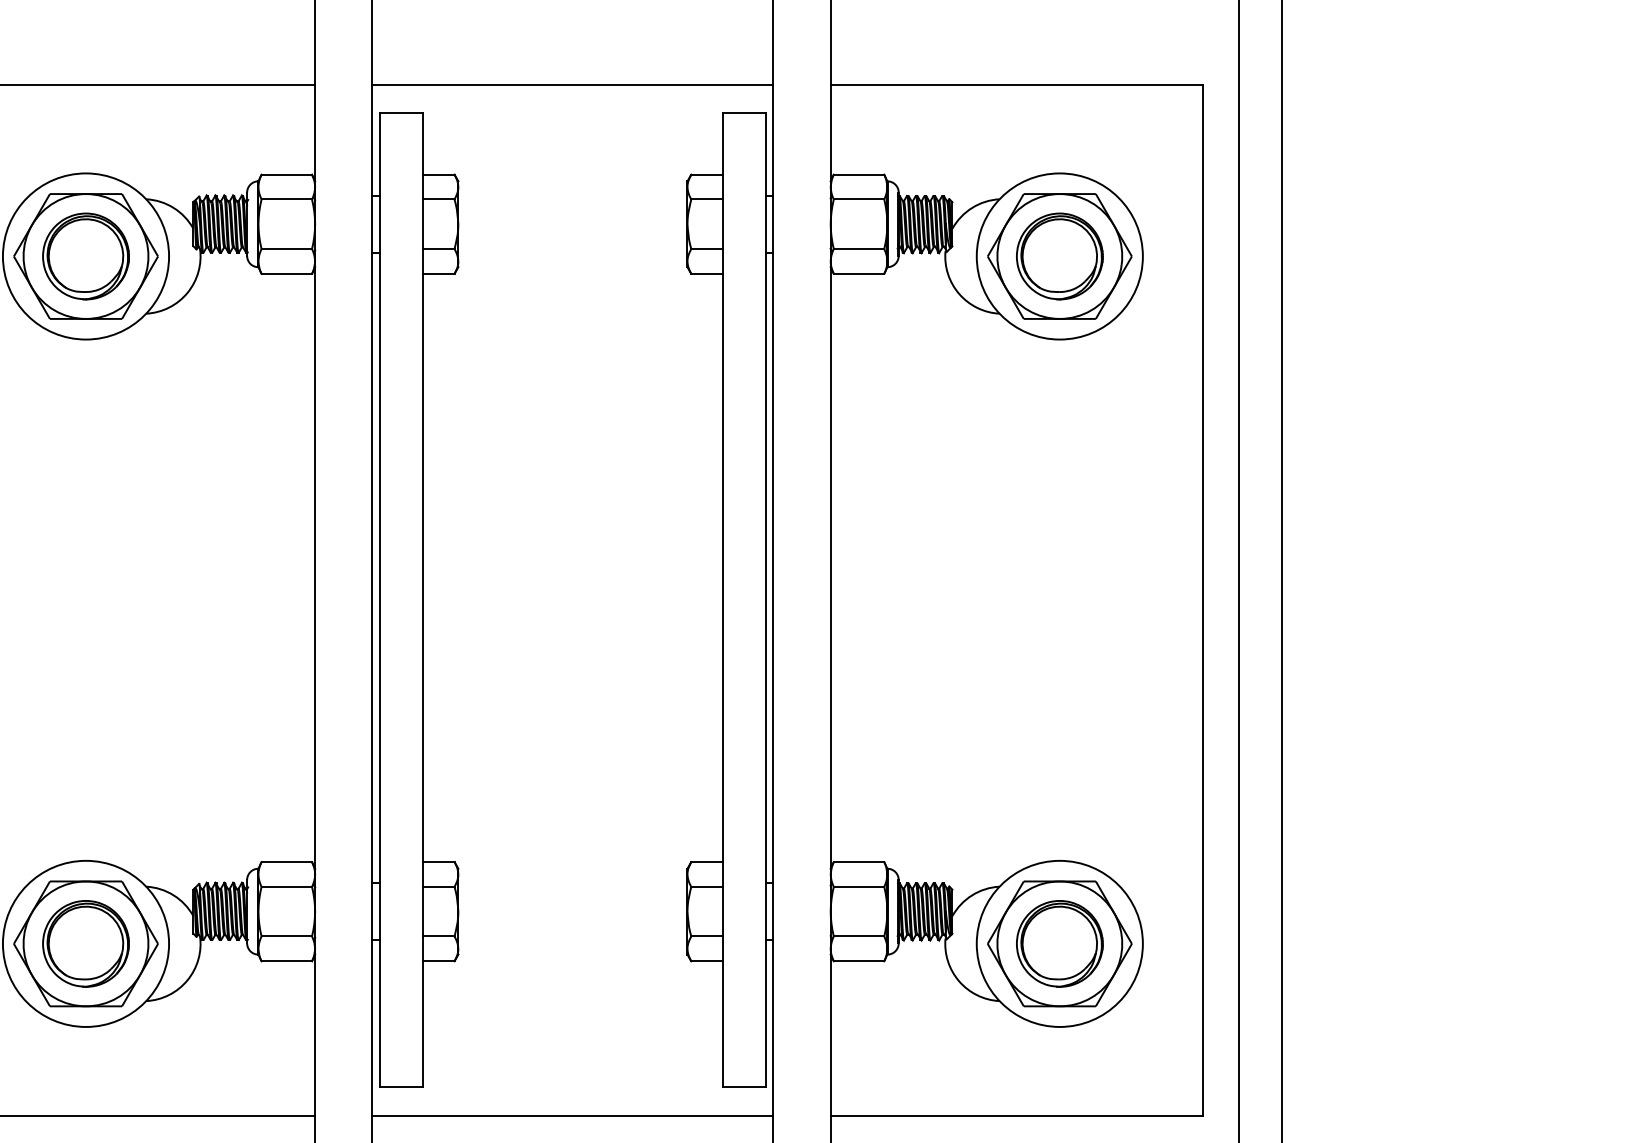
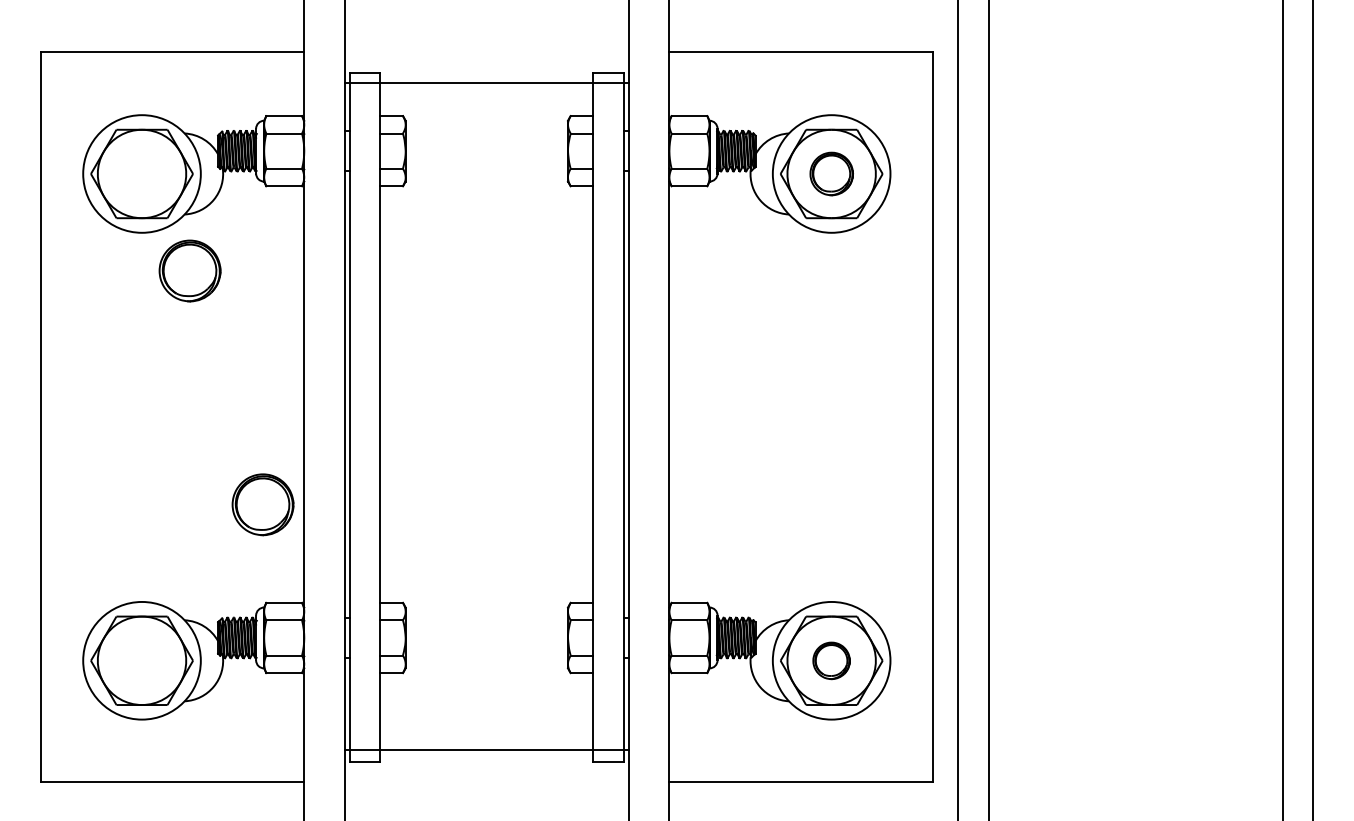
line: (572, 84) -> (486, 83), moved
part: (85, 255) -> (189, 270), moved
part: (1059, 255) -> (831, 173), size x0.7
part: (85, 943) -> (262, 504), moved
part: (1059, 943) -> (831, 660), size x0.6
line: (572, 1115) -> (486, 750), moved

